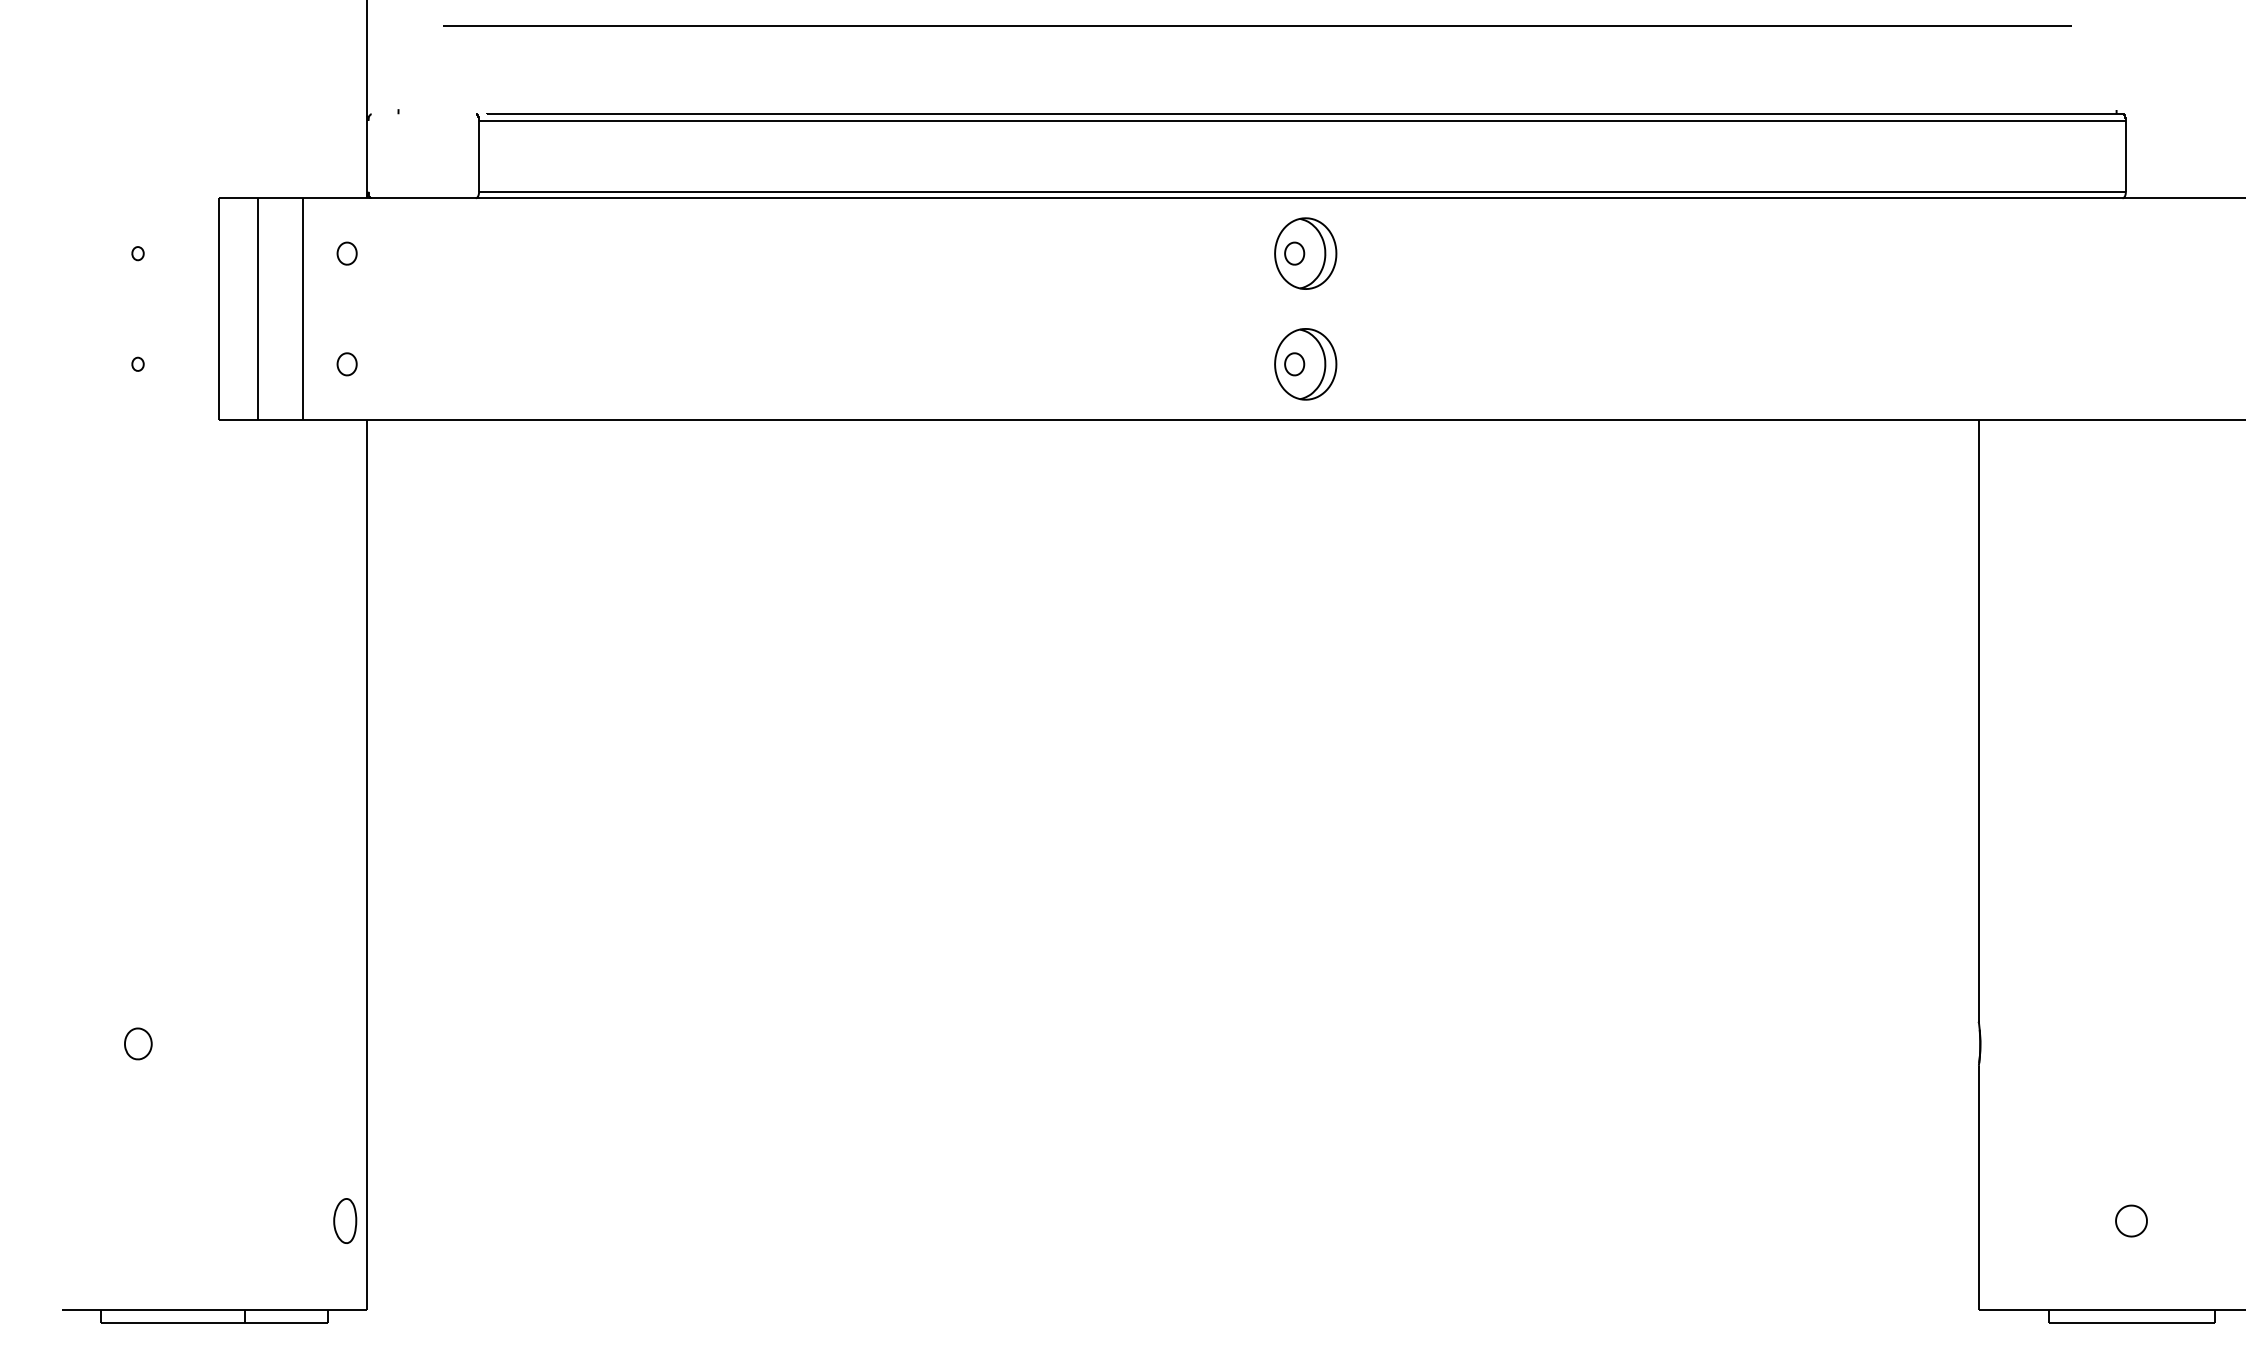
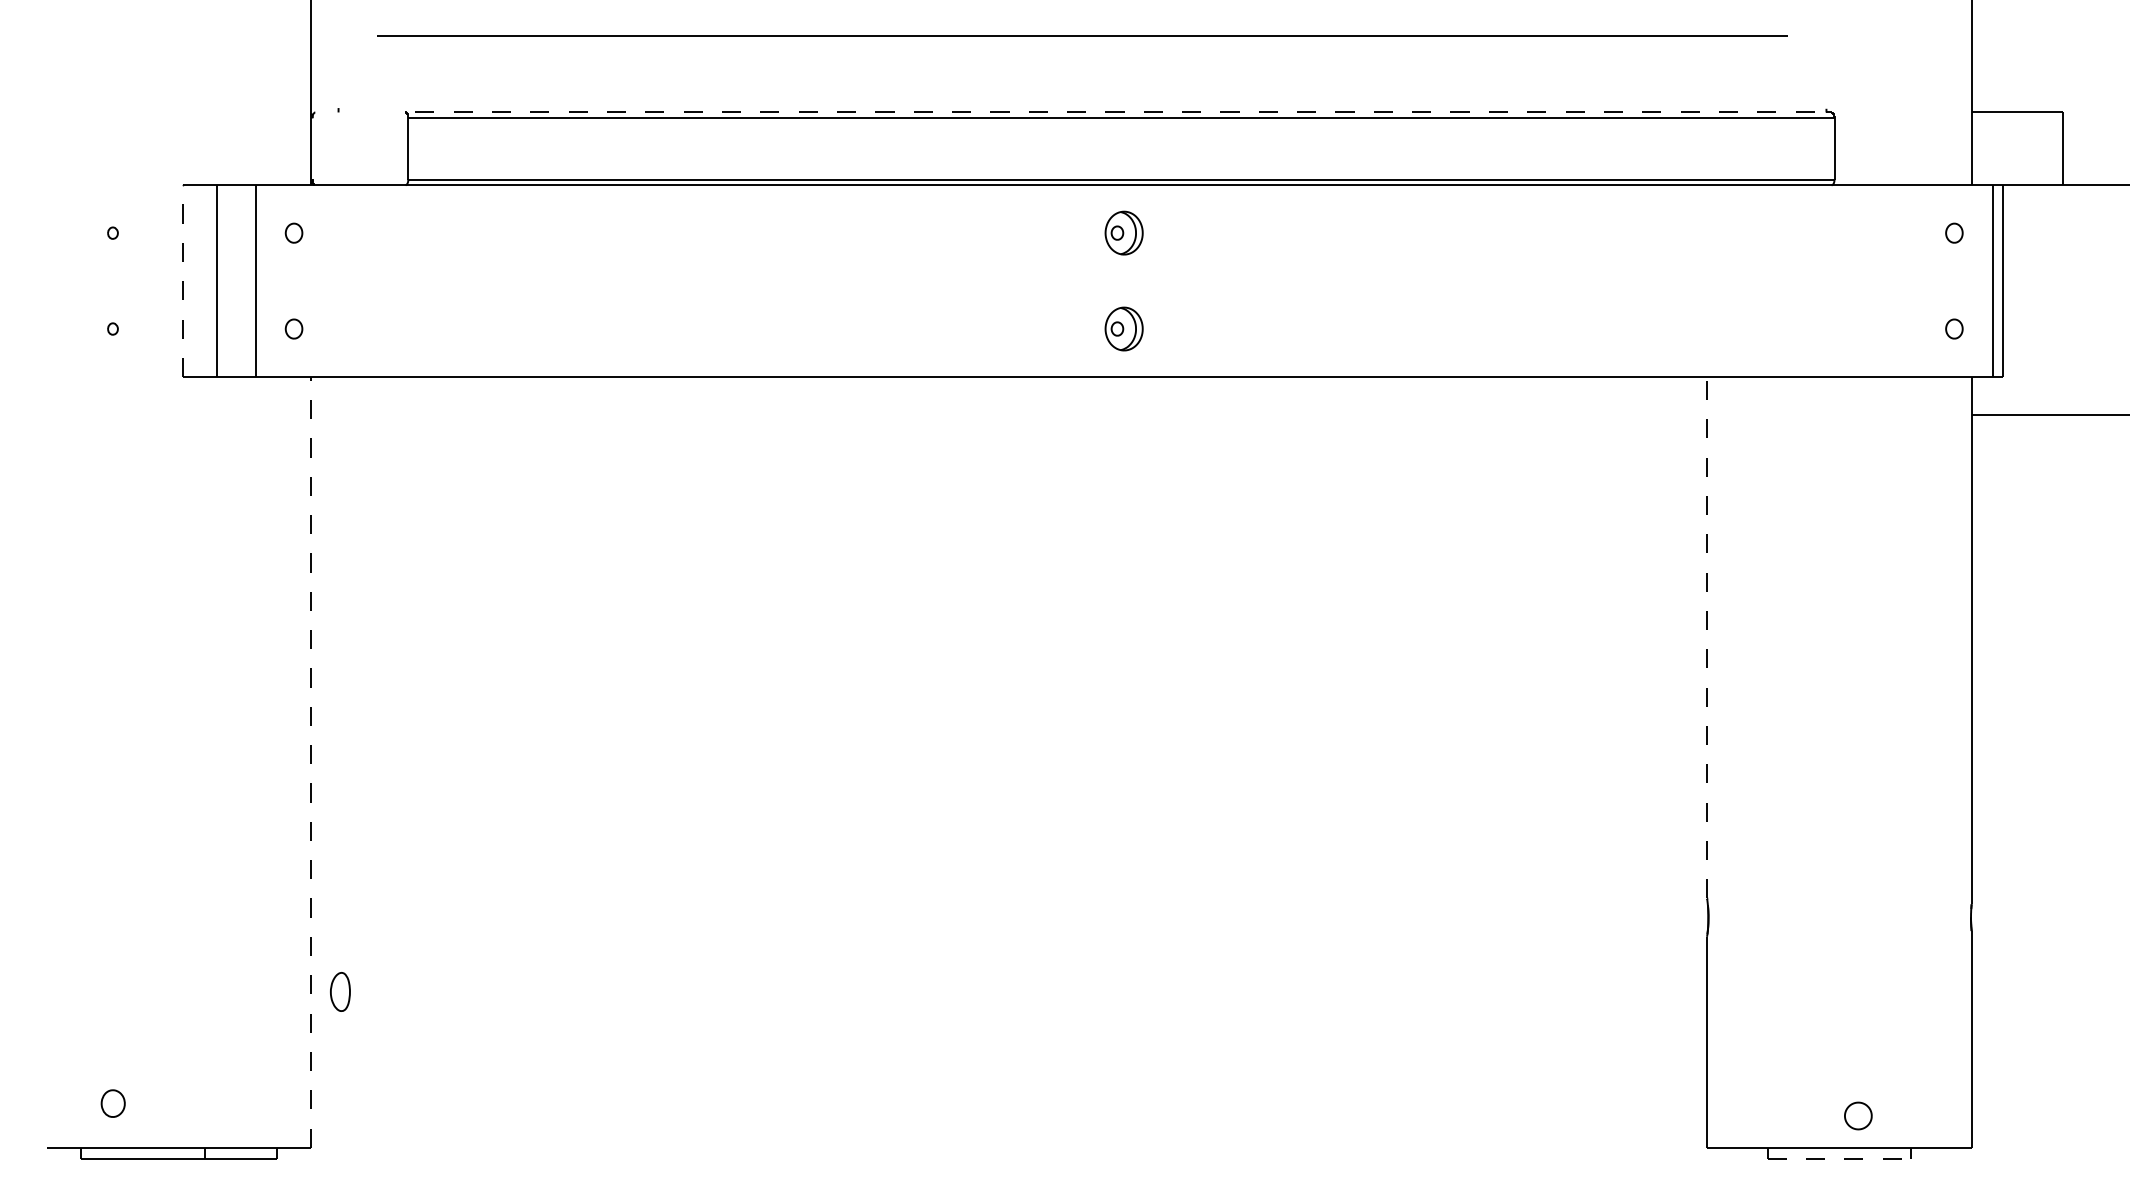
line: (1301, 114) -> (1120, 112), solid -> dashed
part: (1304, 252) -> (1123, 232), size x0.7
line: (219, 309) -> (183, 281), solid -> dashed
part: (1304, 363) -> (1123, 328), size x0.7
line: (1979, 720) -> (1707, 637), solid -> dashed
line: (367, 863) -> (311, 761), solid -> dashed
part: (137, 1043) -> (112, 1103), moved
part: (345, 1220) -> (340, 991), moved
part: (2131, 1220) -> (1858, 1115), moved
line: (2131, 1323) -> (1839, 1159), solid -> dashed

